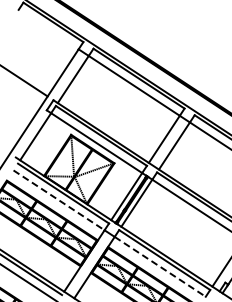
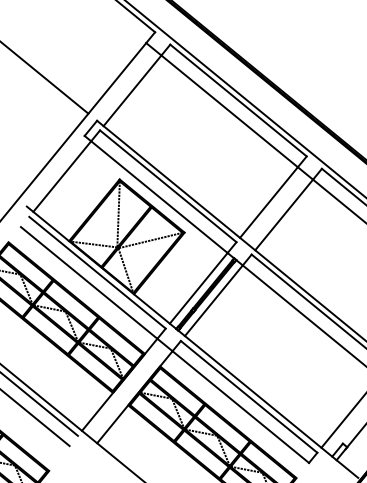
line: (59, 200) -> (89, 283), dashed -> solid
line: (160, 267) -> (241, 408), dashed -> solid

